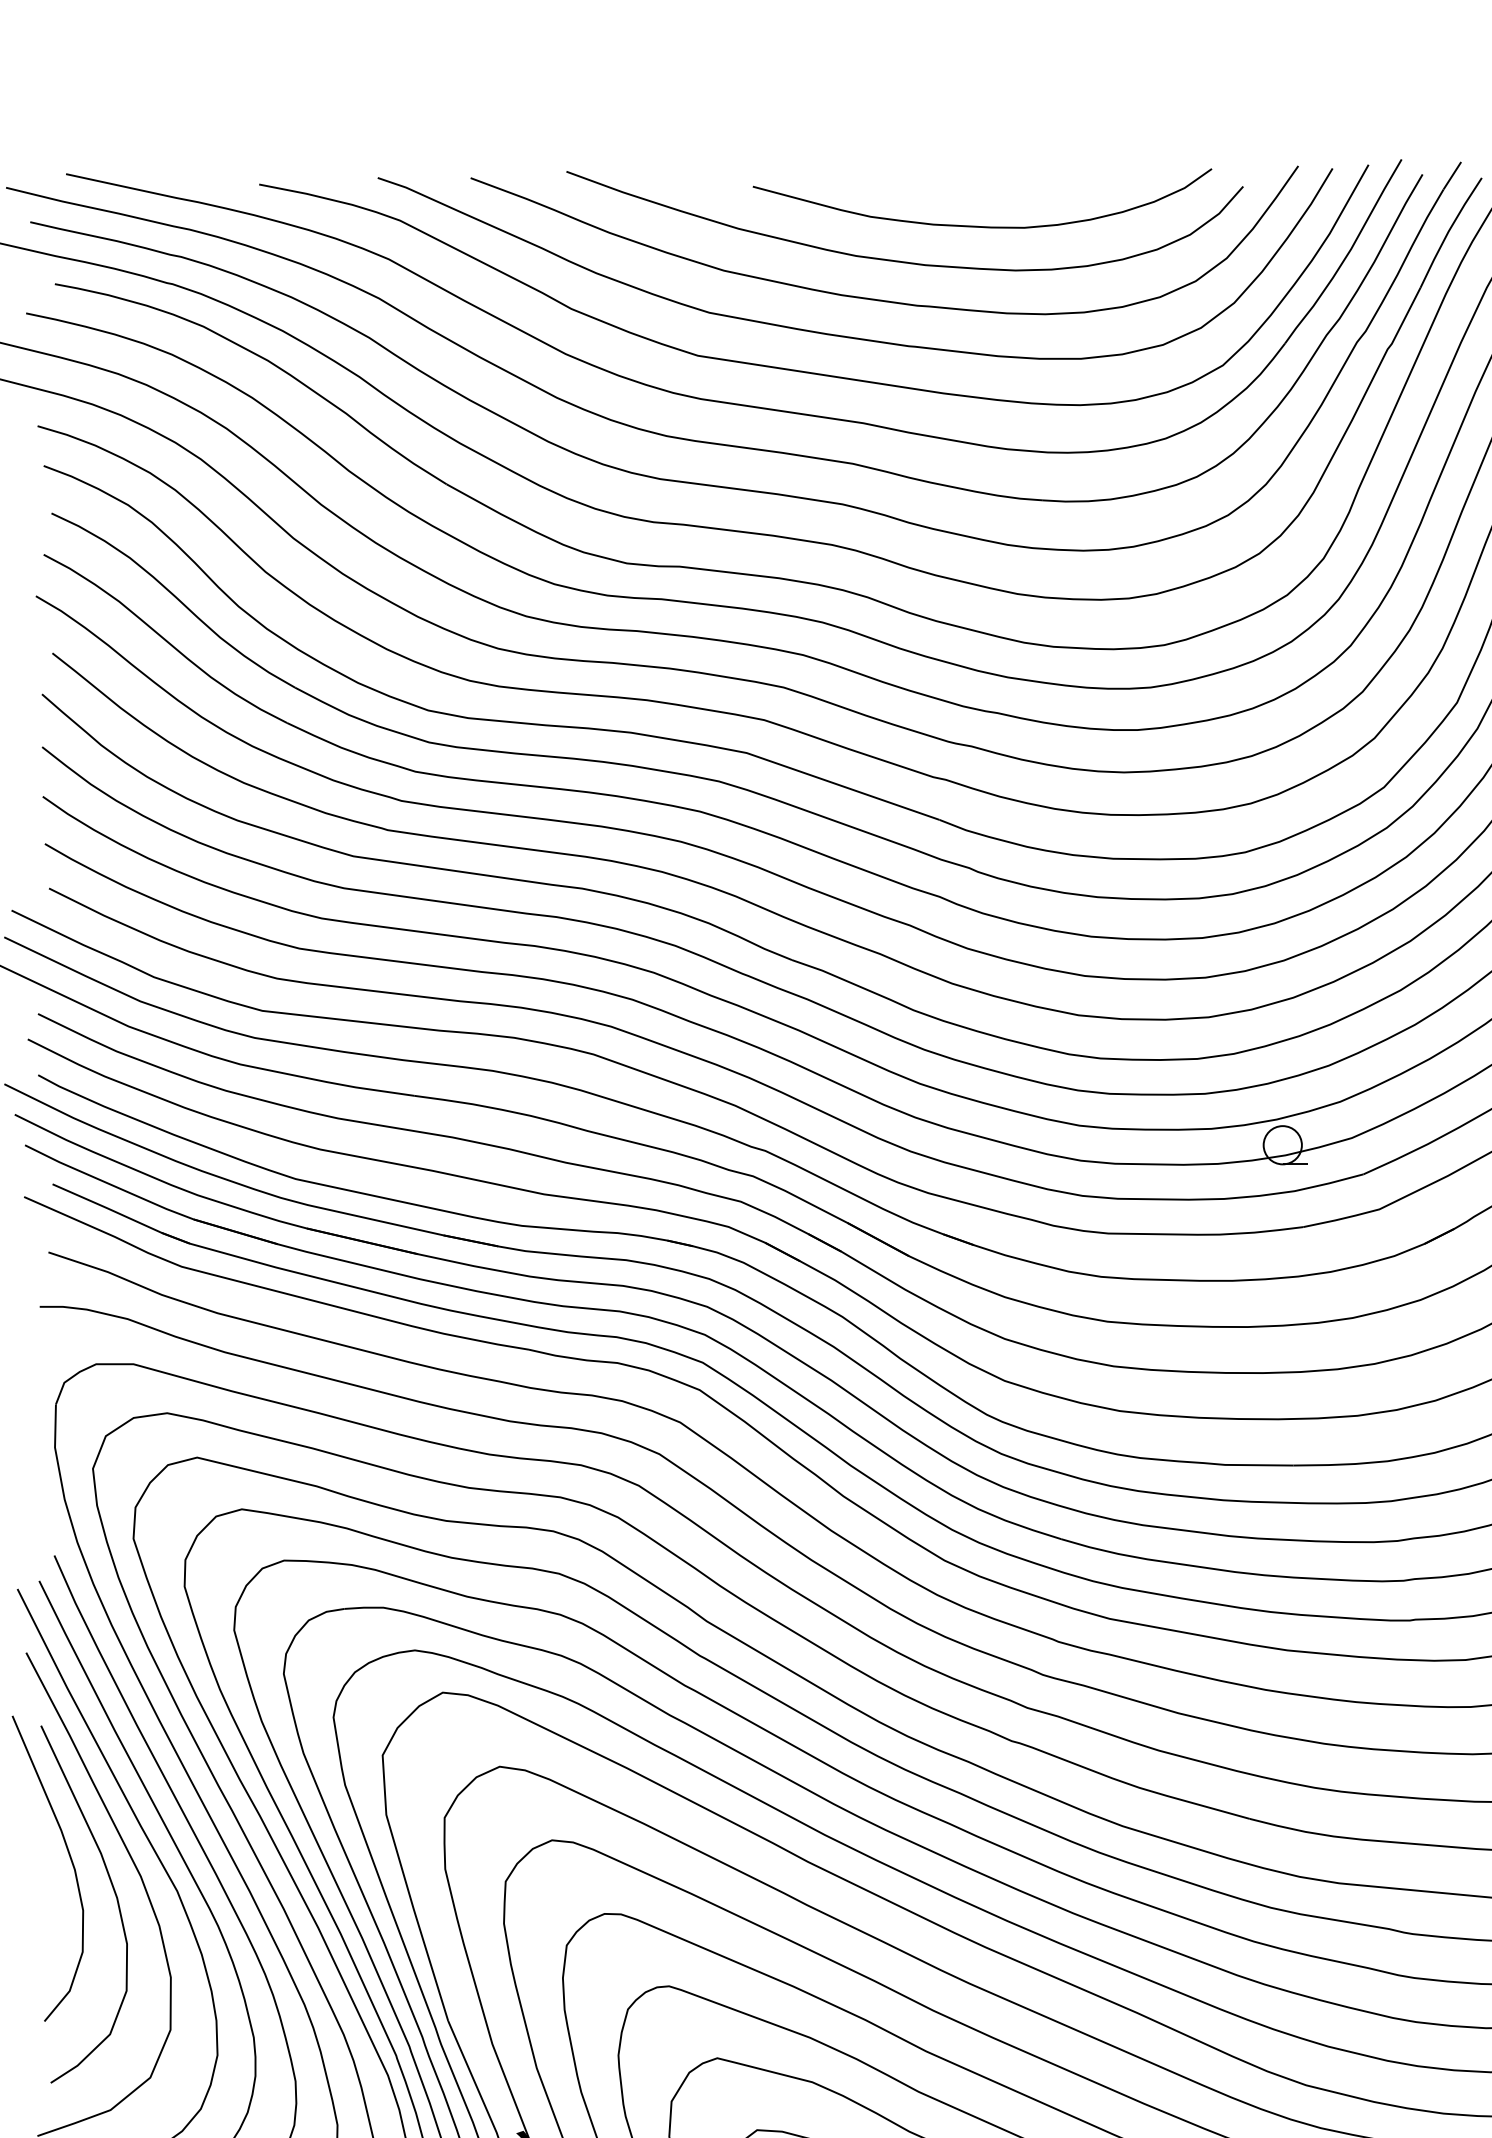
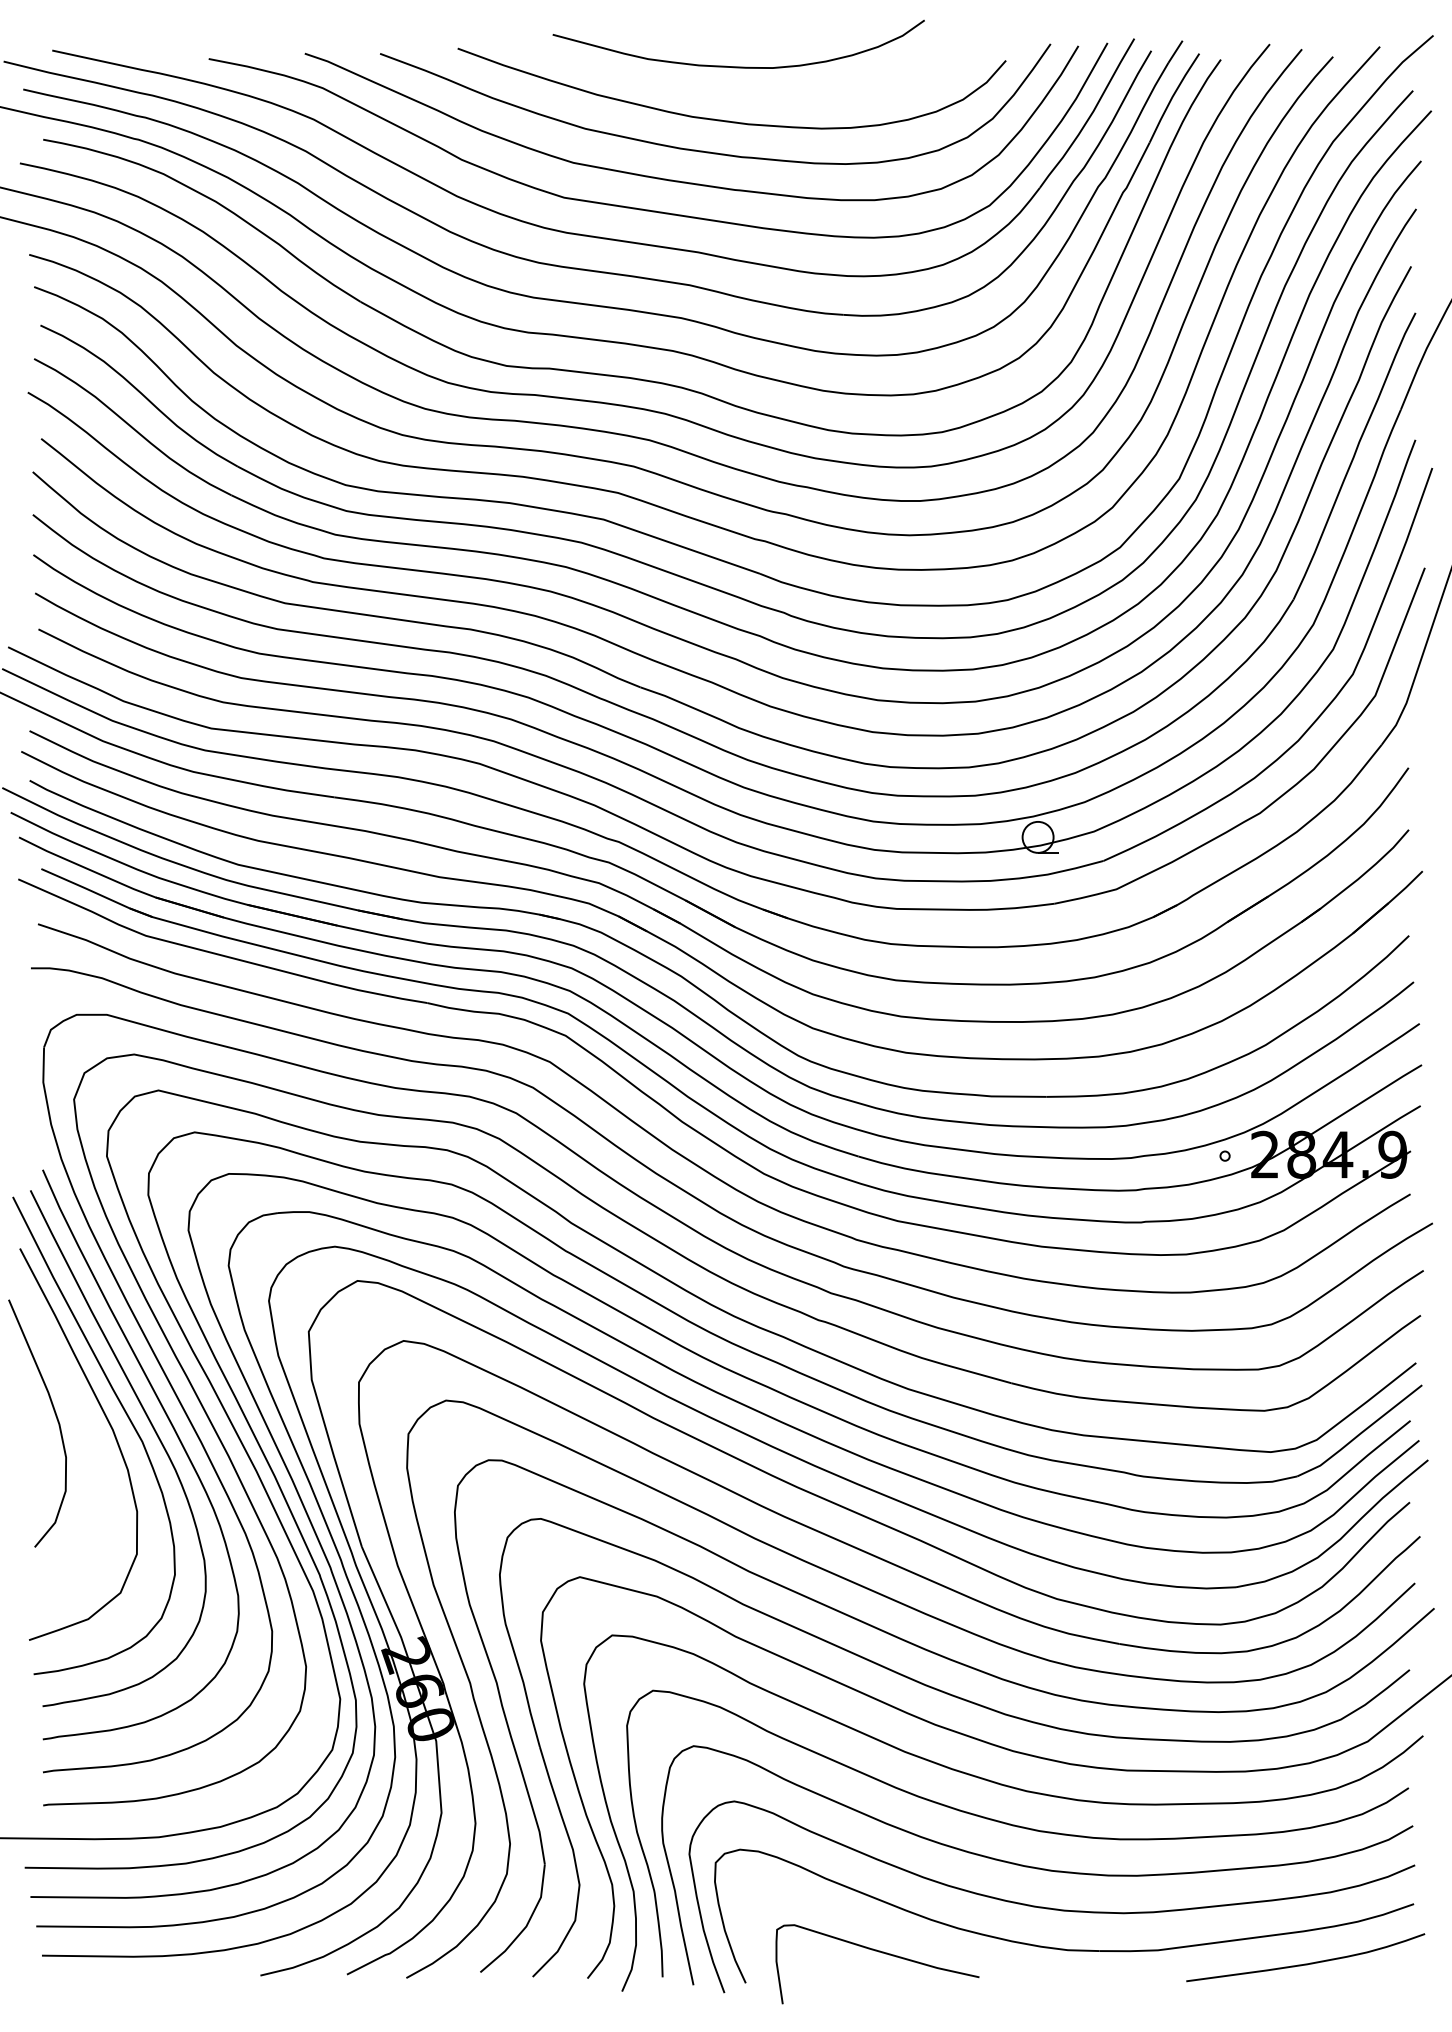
curve: (982, 225) -> (738, 66), moved
curve: (114, 1894) -> (91, 1444), removed

